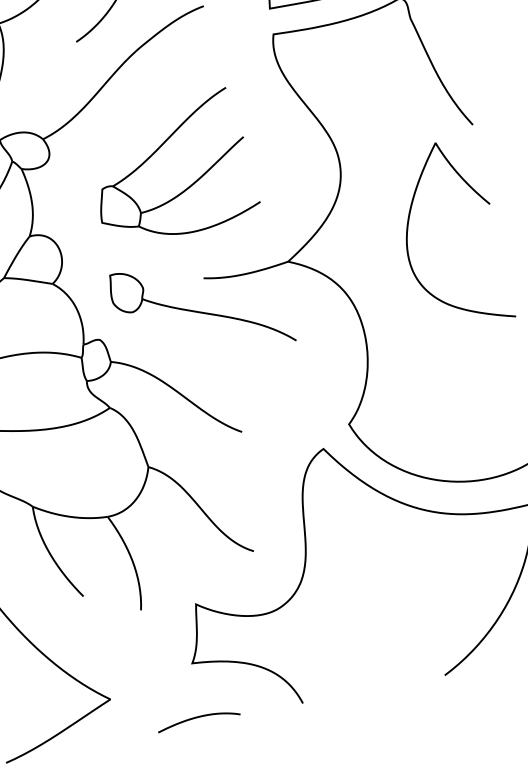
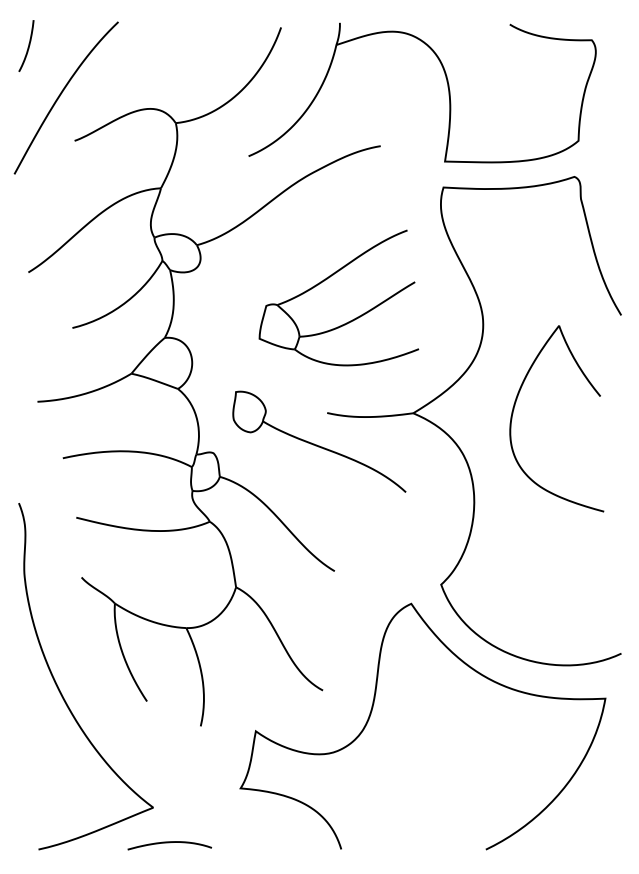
part: (157, 151) -> (327, 279), moved
curve: (408, 233) -> (514, 409), moved
curve: (198, 718) -> (169, 843), moved

